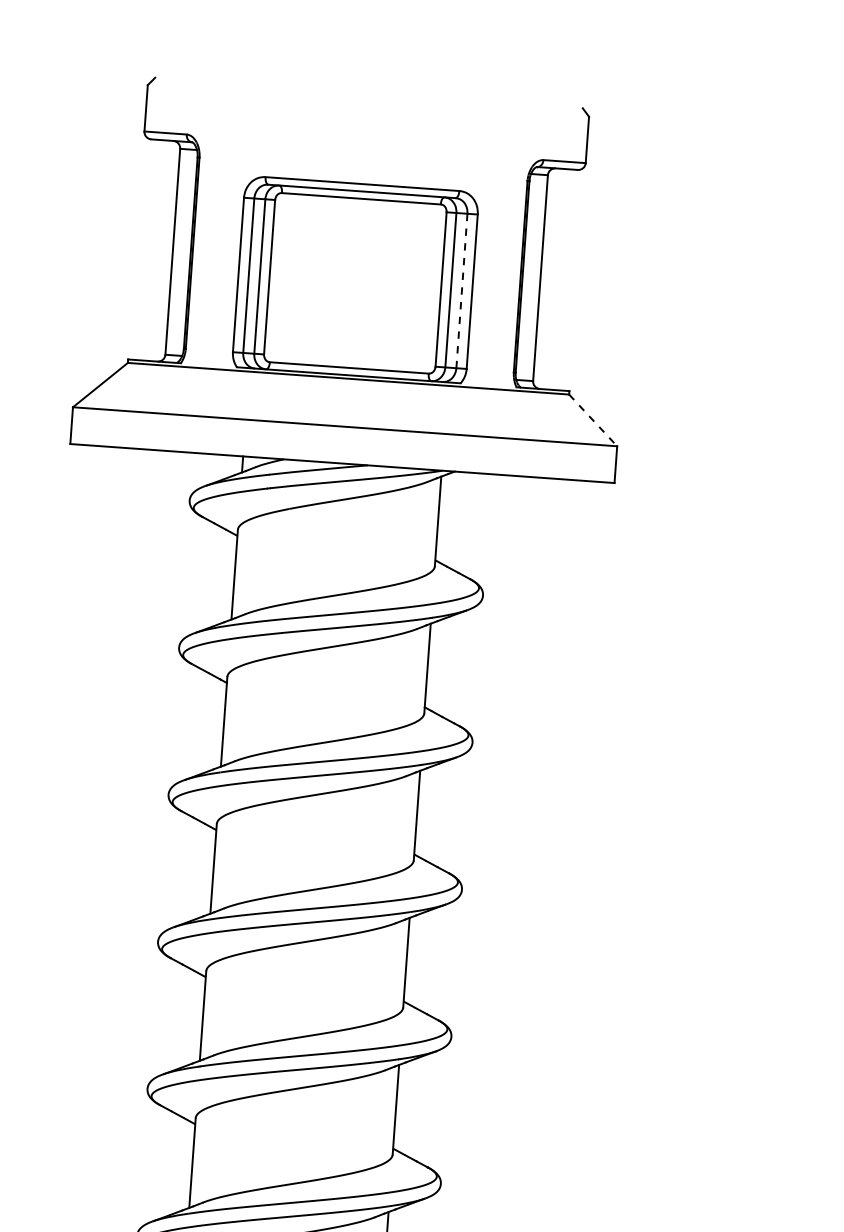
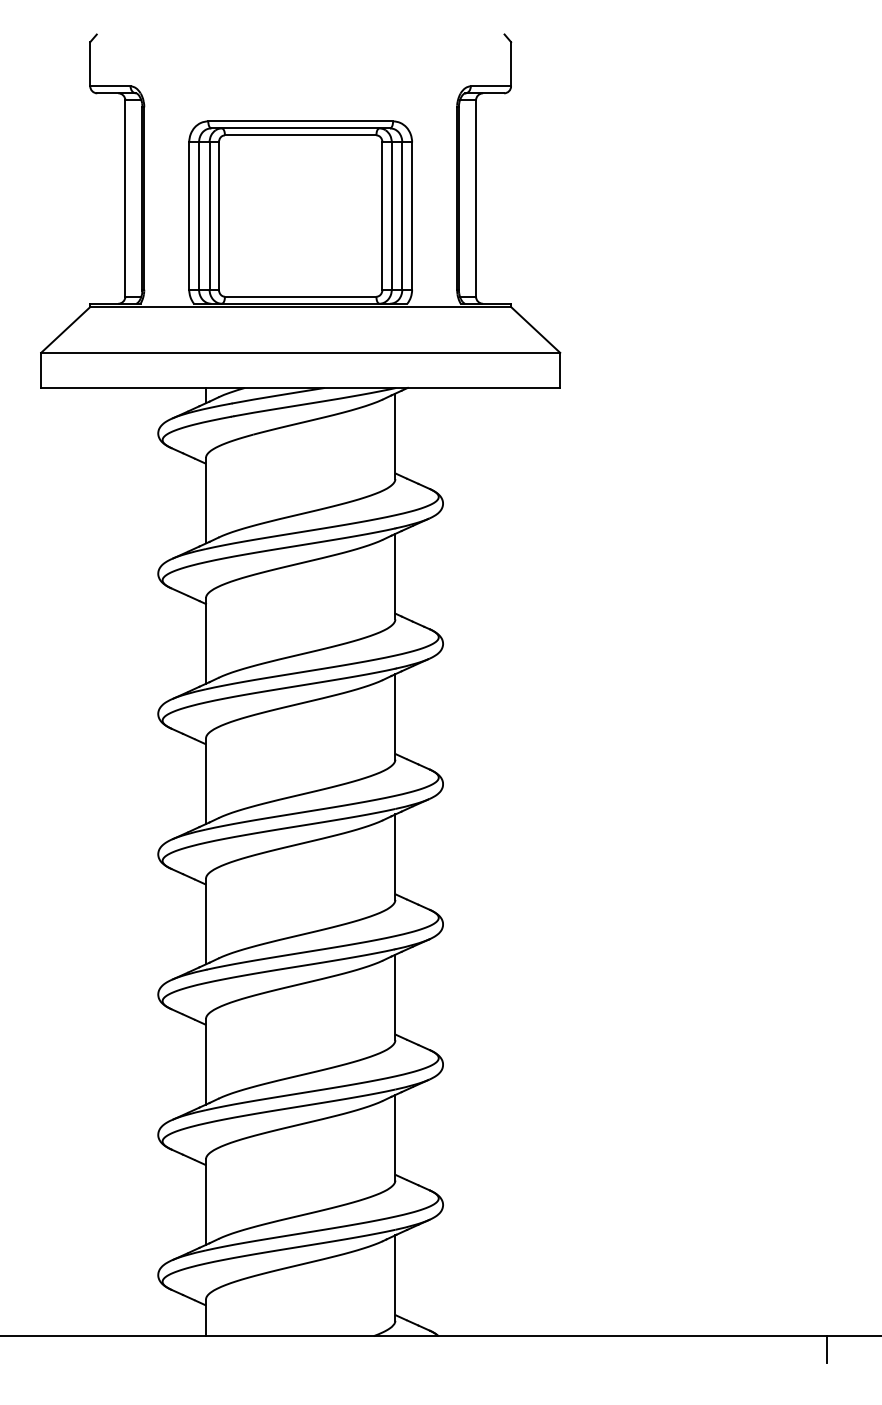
line: (462, 291) -> (402, 216), dashed -> solid
line: (593, 419) -> (535, 329), dashed -> solid

